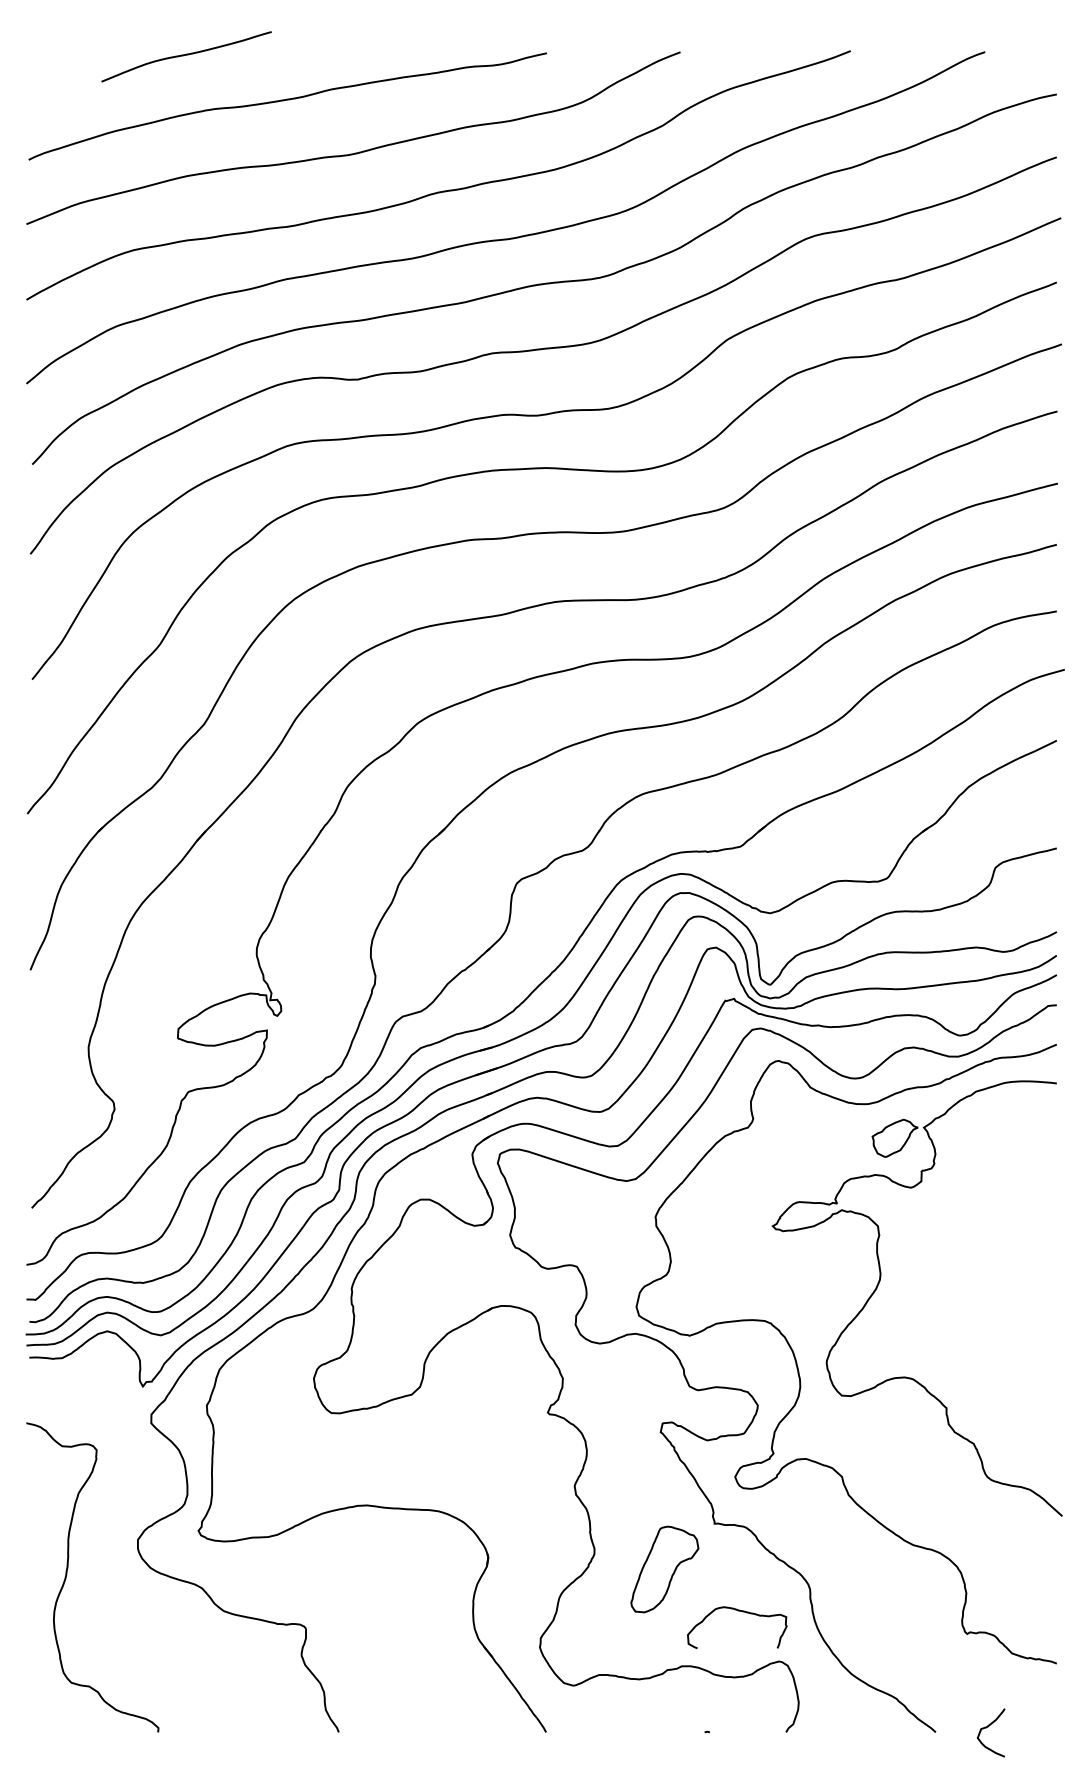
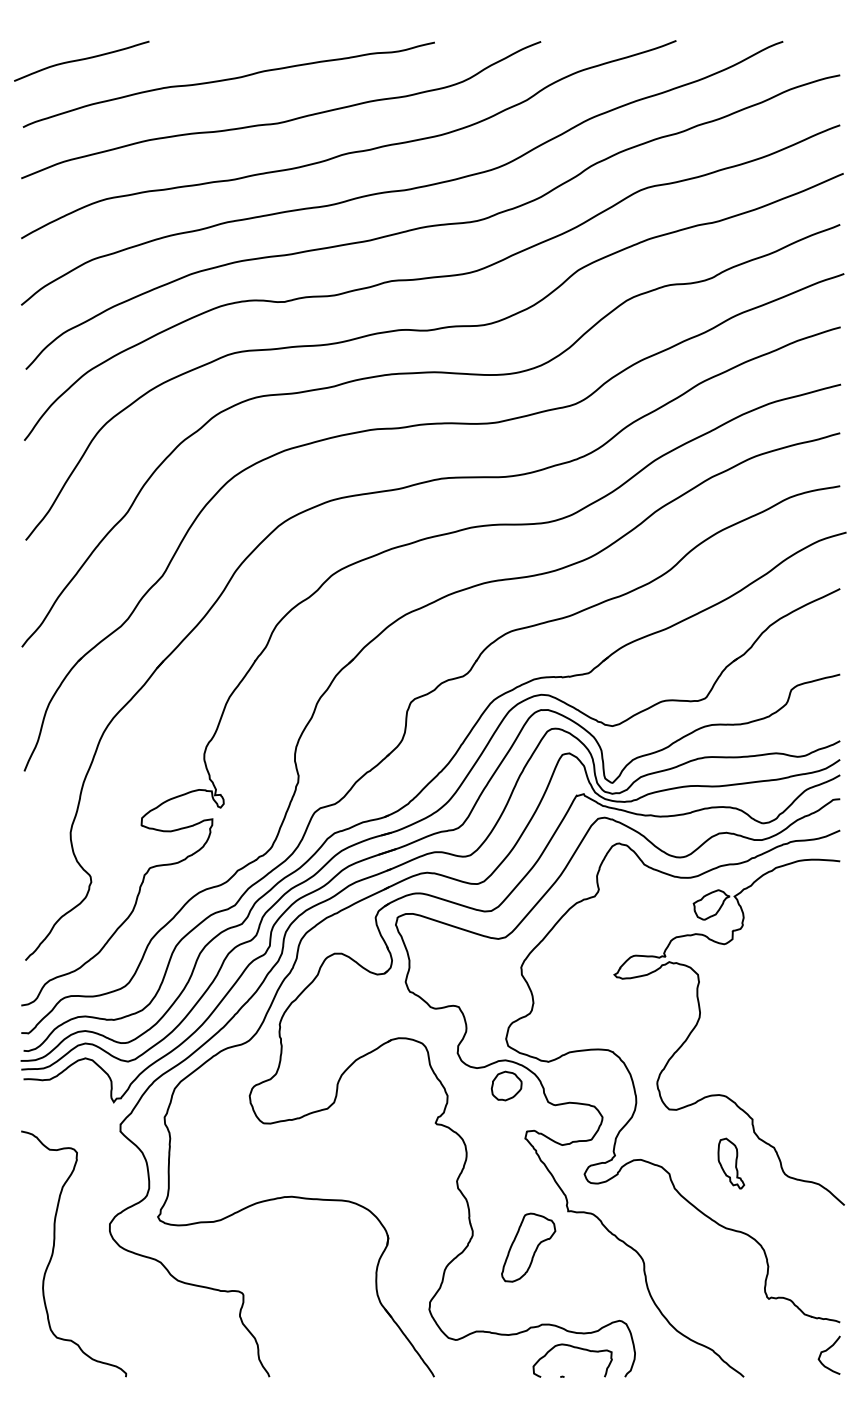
curve: (186, 55) -> (81, 60), moved
part: (636, 1366) -> (506, 1086), added
part: (919, 1463) -> (731, 1163), added
curve: (742, 1612) -> (576, 1348), moved
curve: (988, 1727) -> (827, 1351), moved

